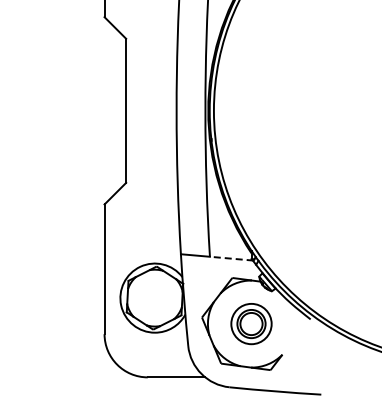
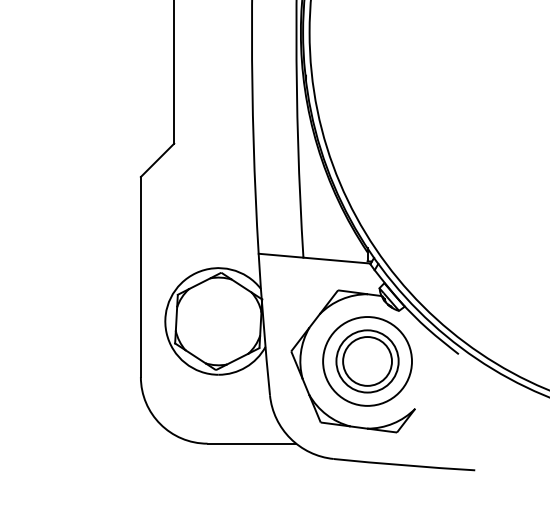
line: (231, 258) -> (336, 260), dashed -> solid
part: (251, 323) -> (367, 360), size x1.43

